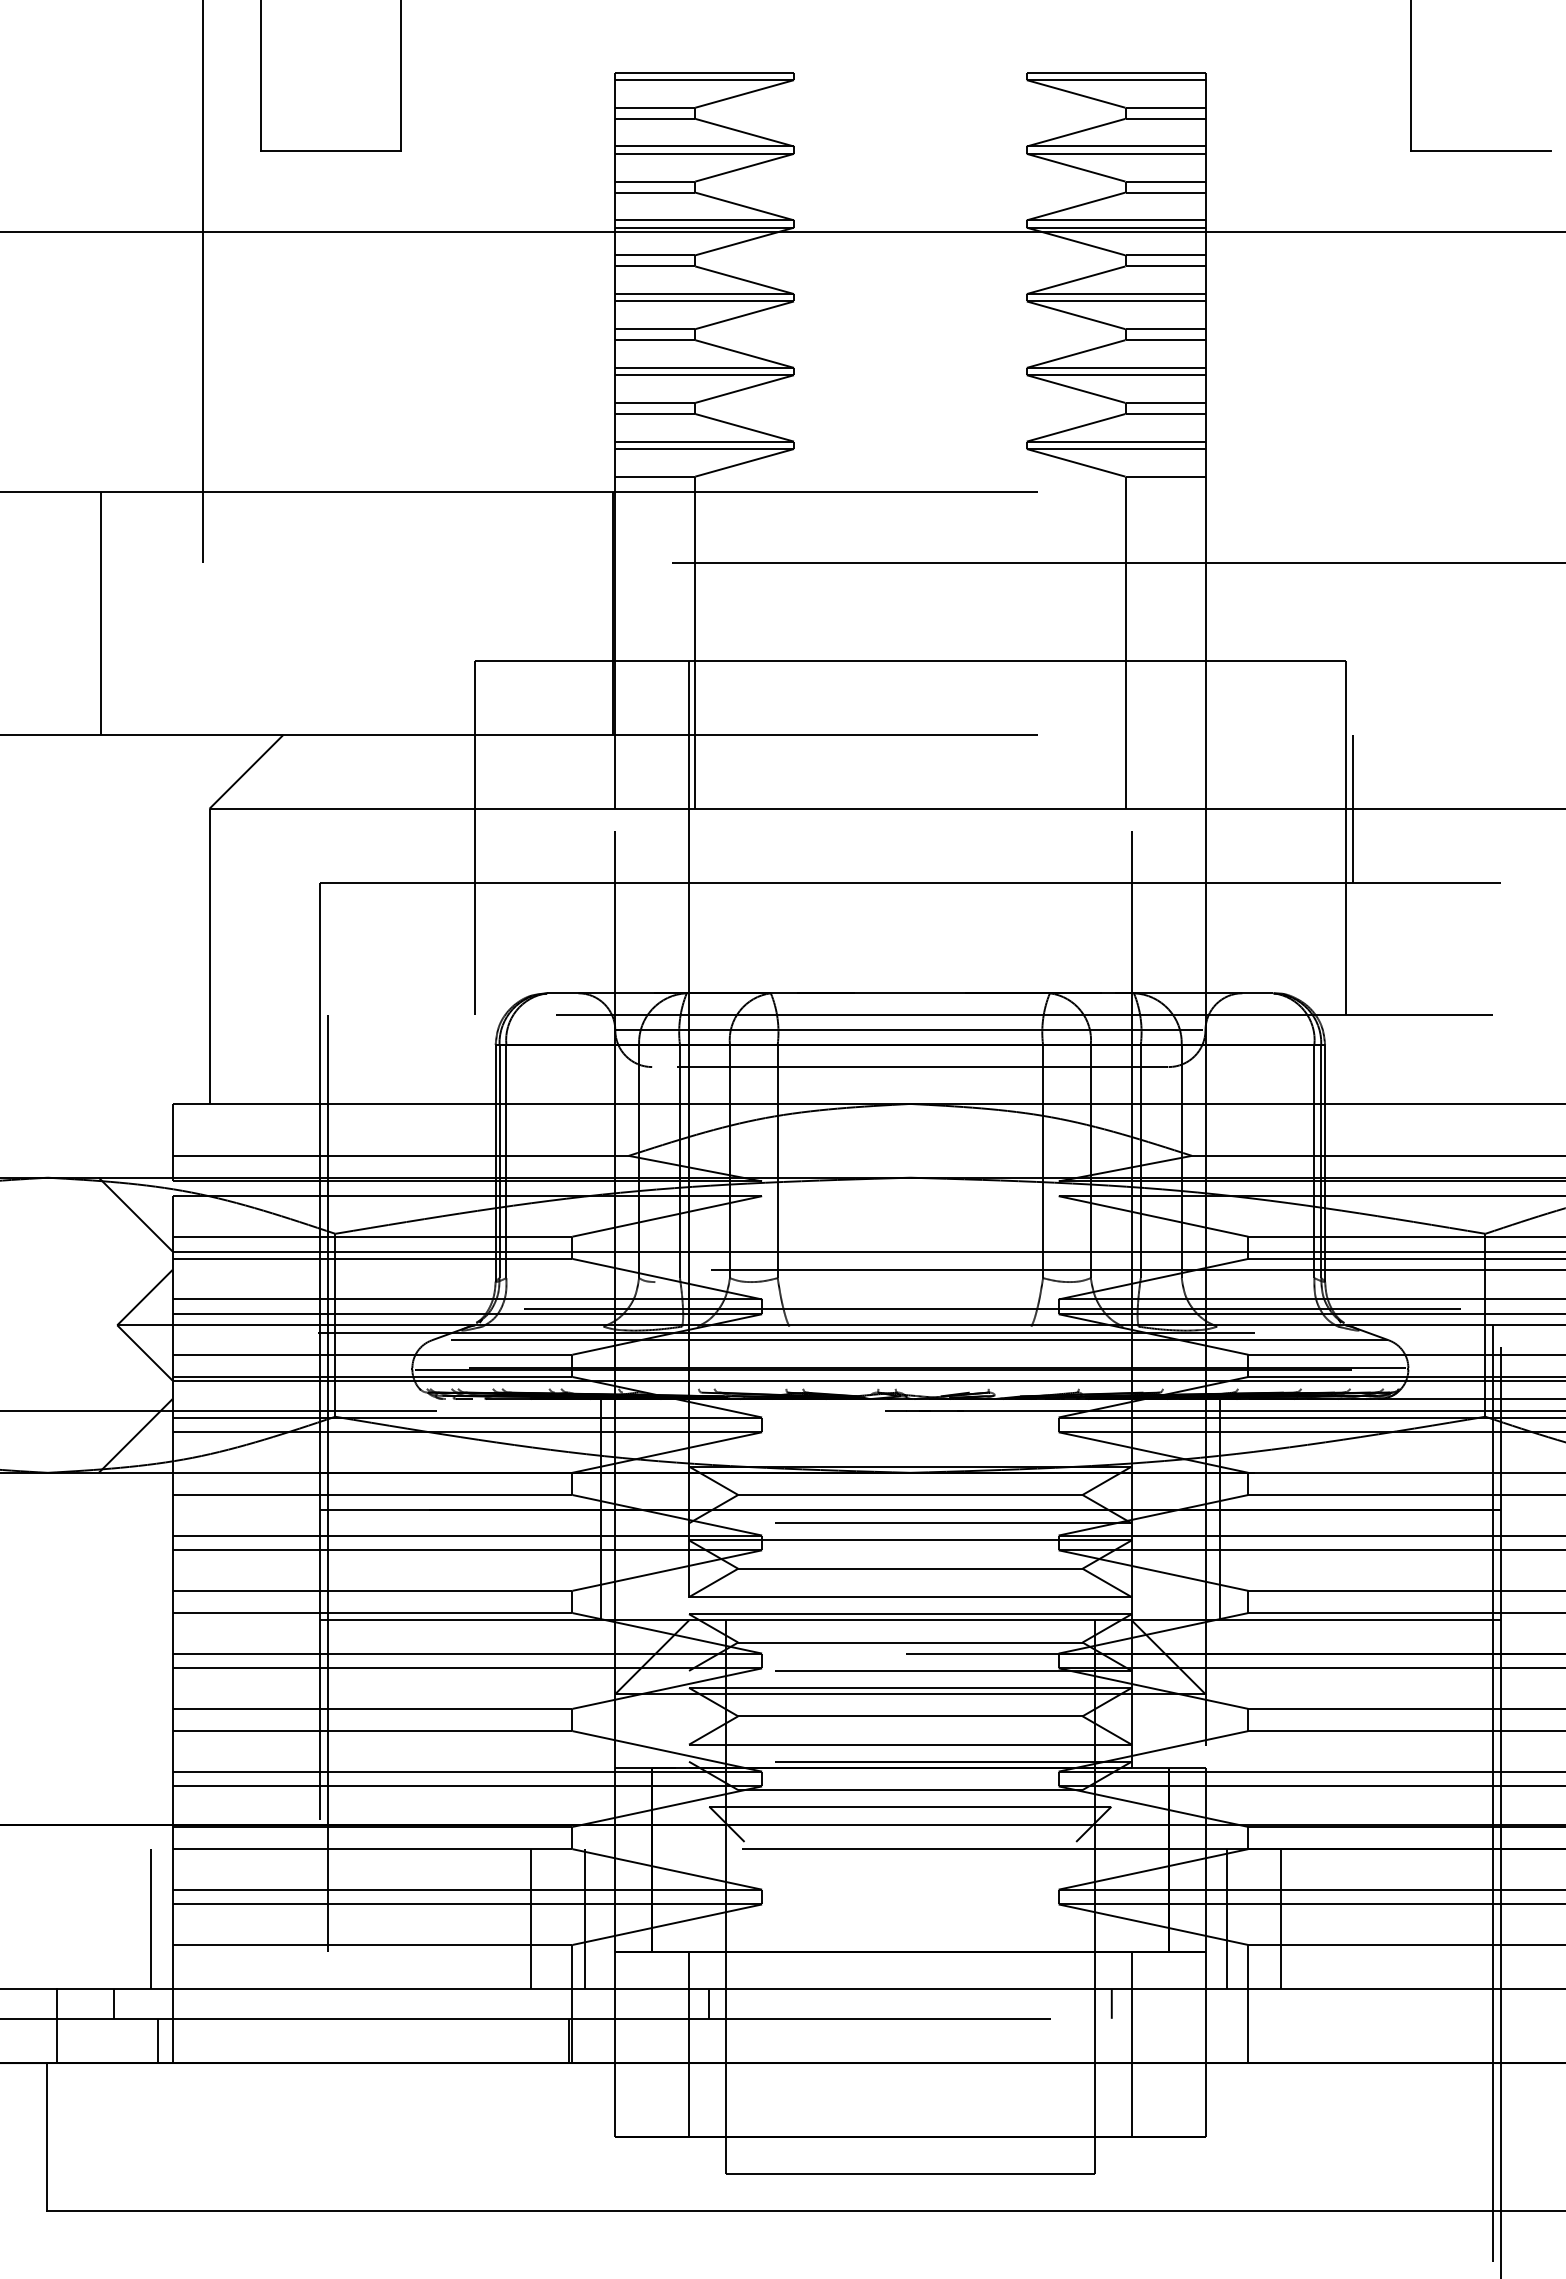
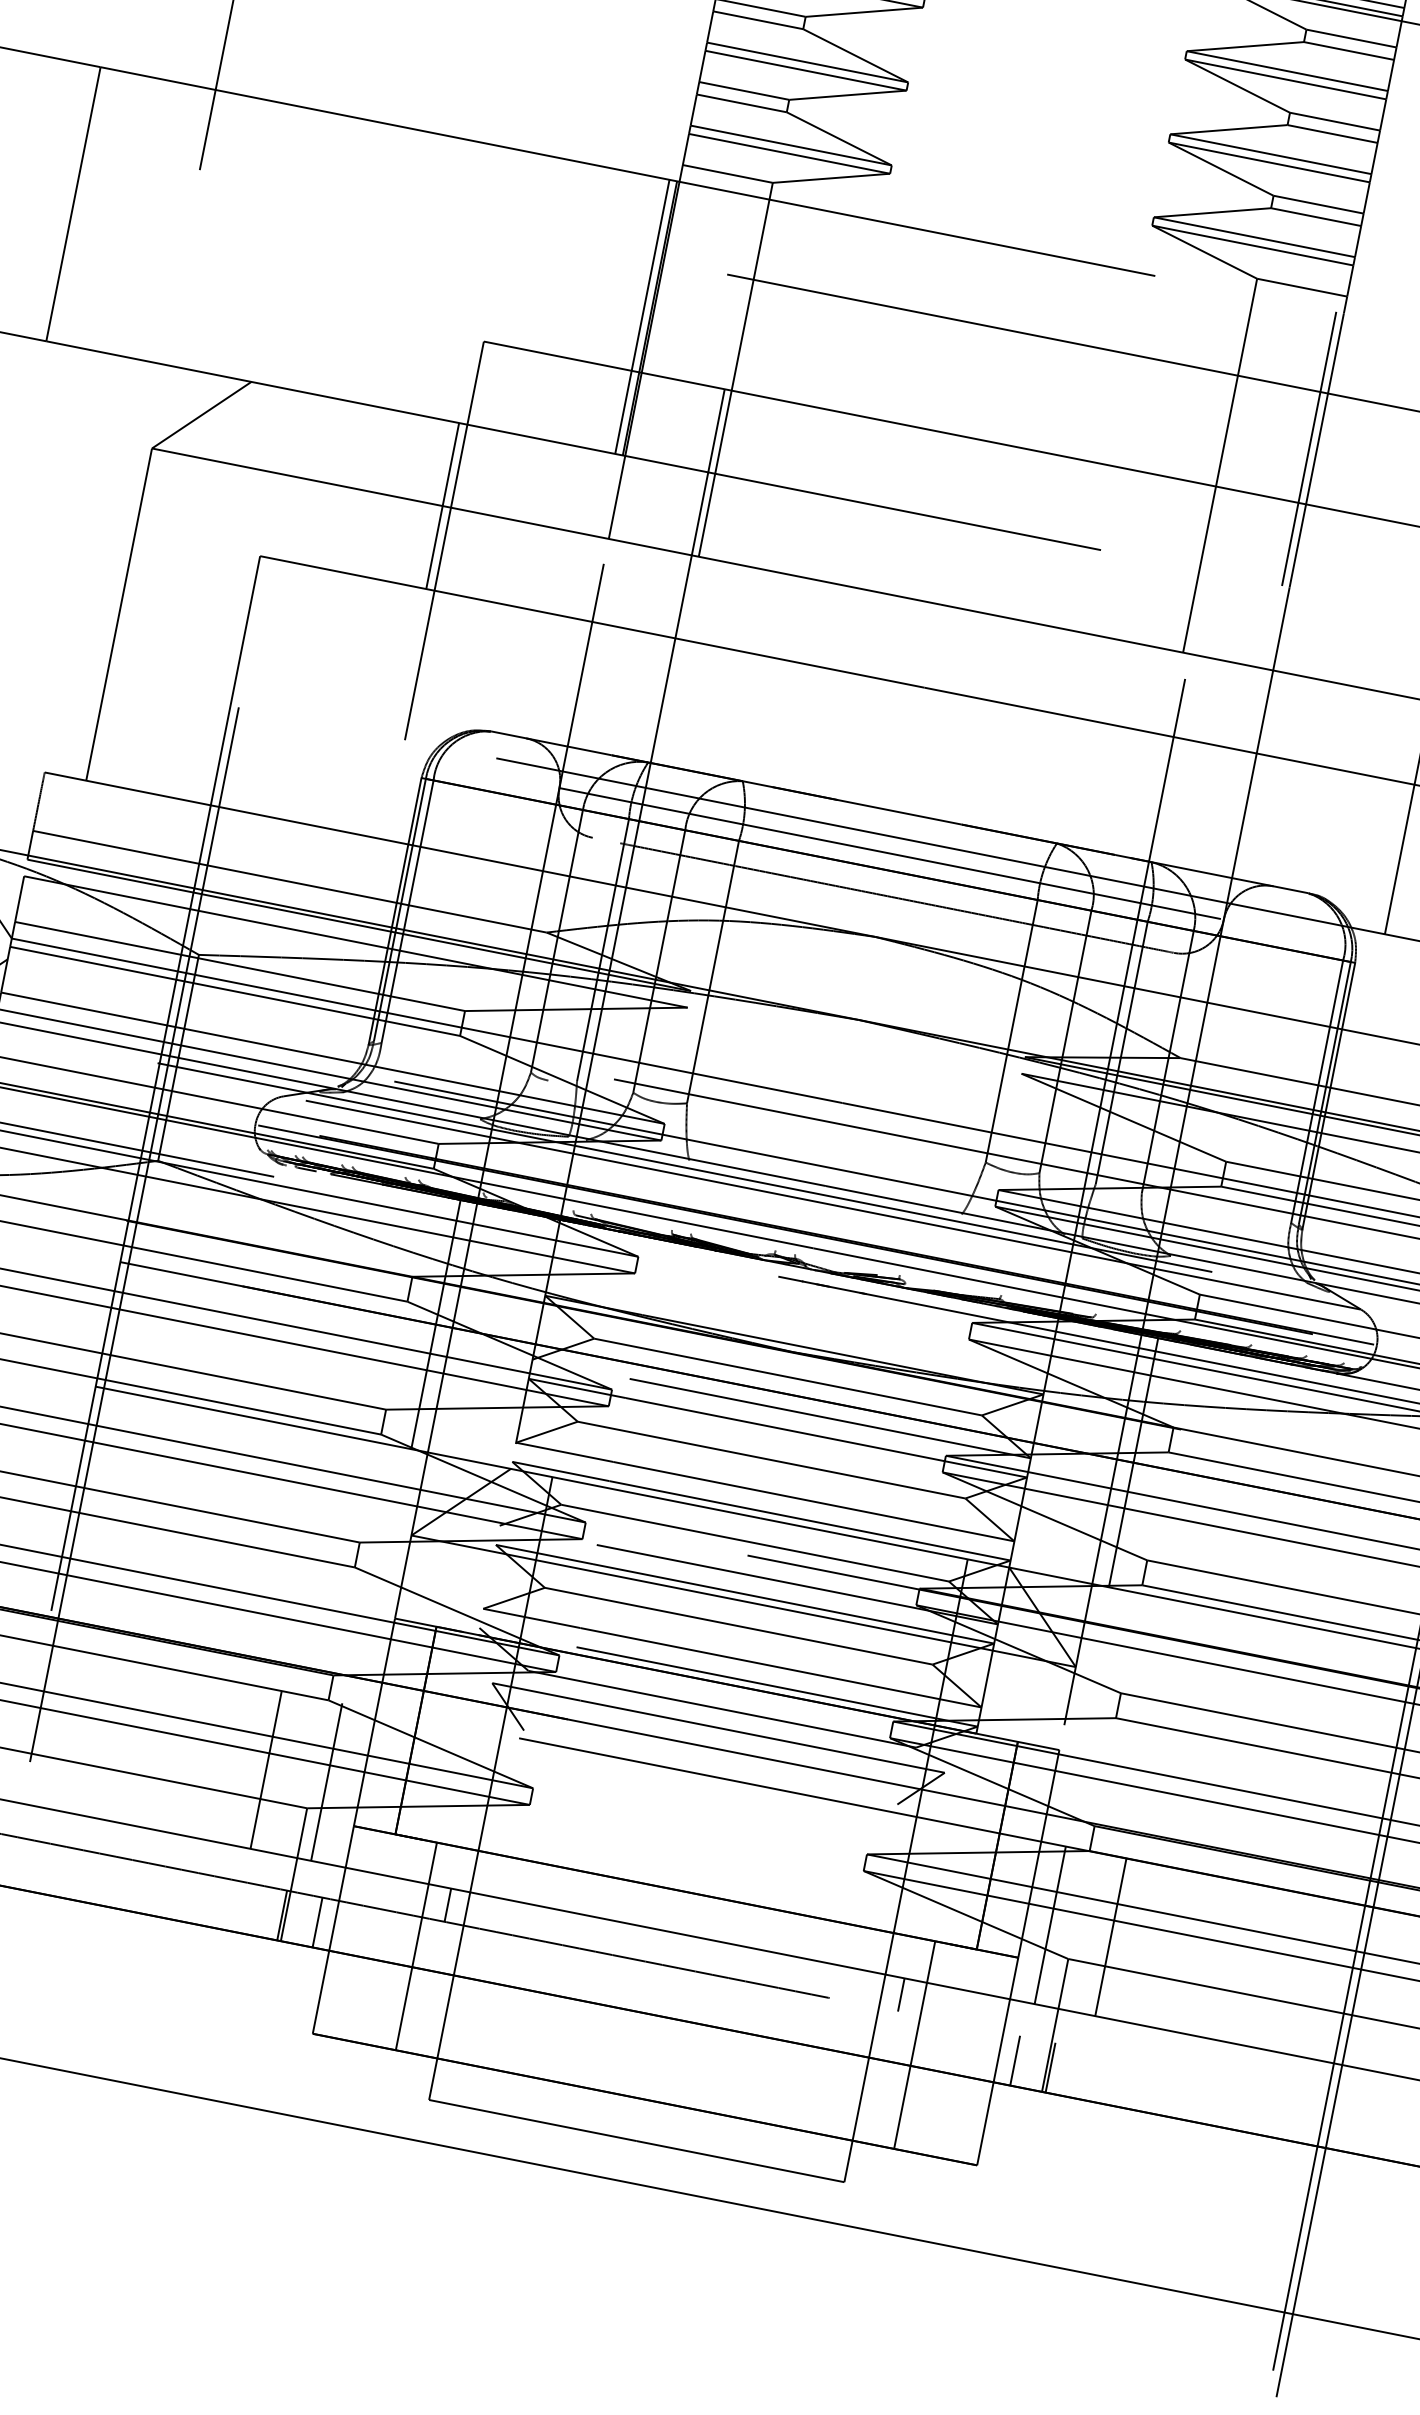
line: (606, 613) -> (642, 317), added
line: (1198, 613) -> (1308, 449), added
line: (467, 808) -> (442, 505), added
line: (600, 2040) -> (317, 1922), added
line: (1220, 2040) -> (1015, 2060), added
line: (1251, 2040) -> (1050, 2067), added

